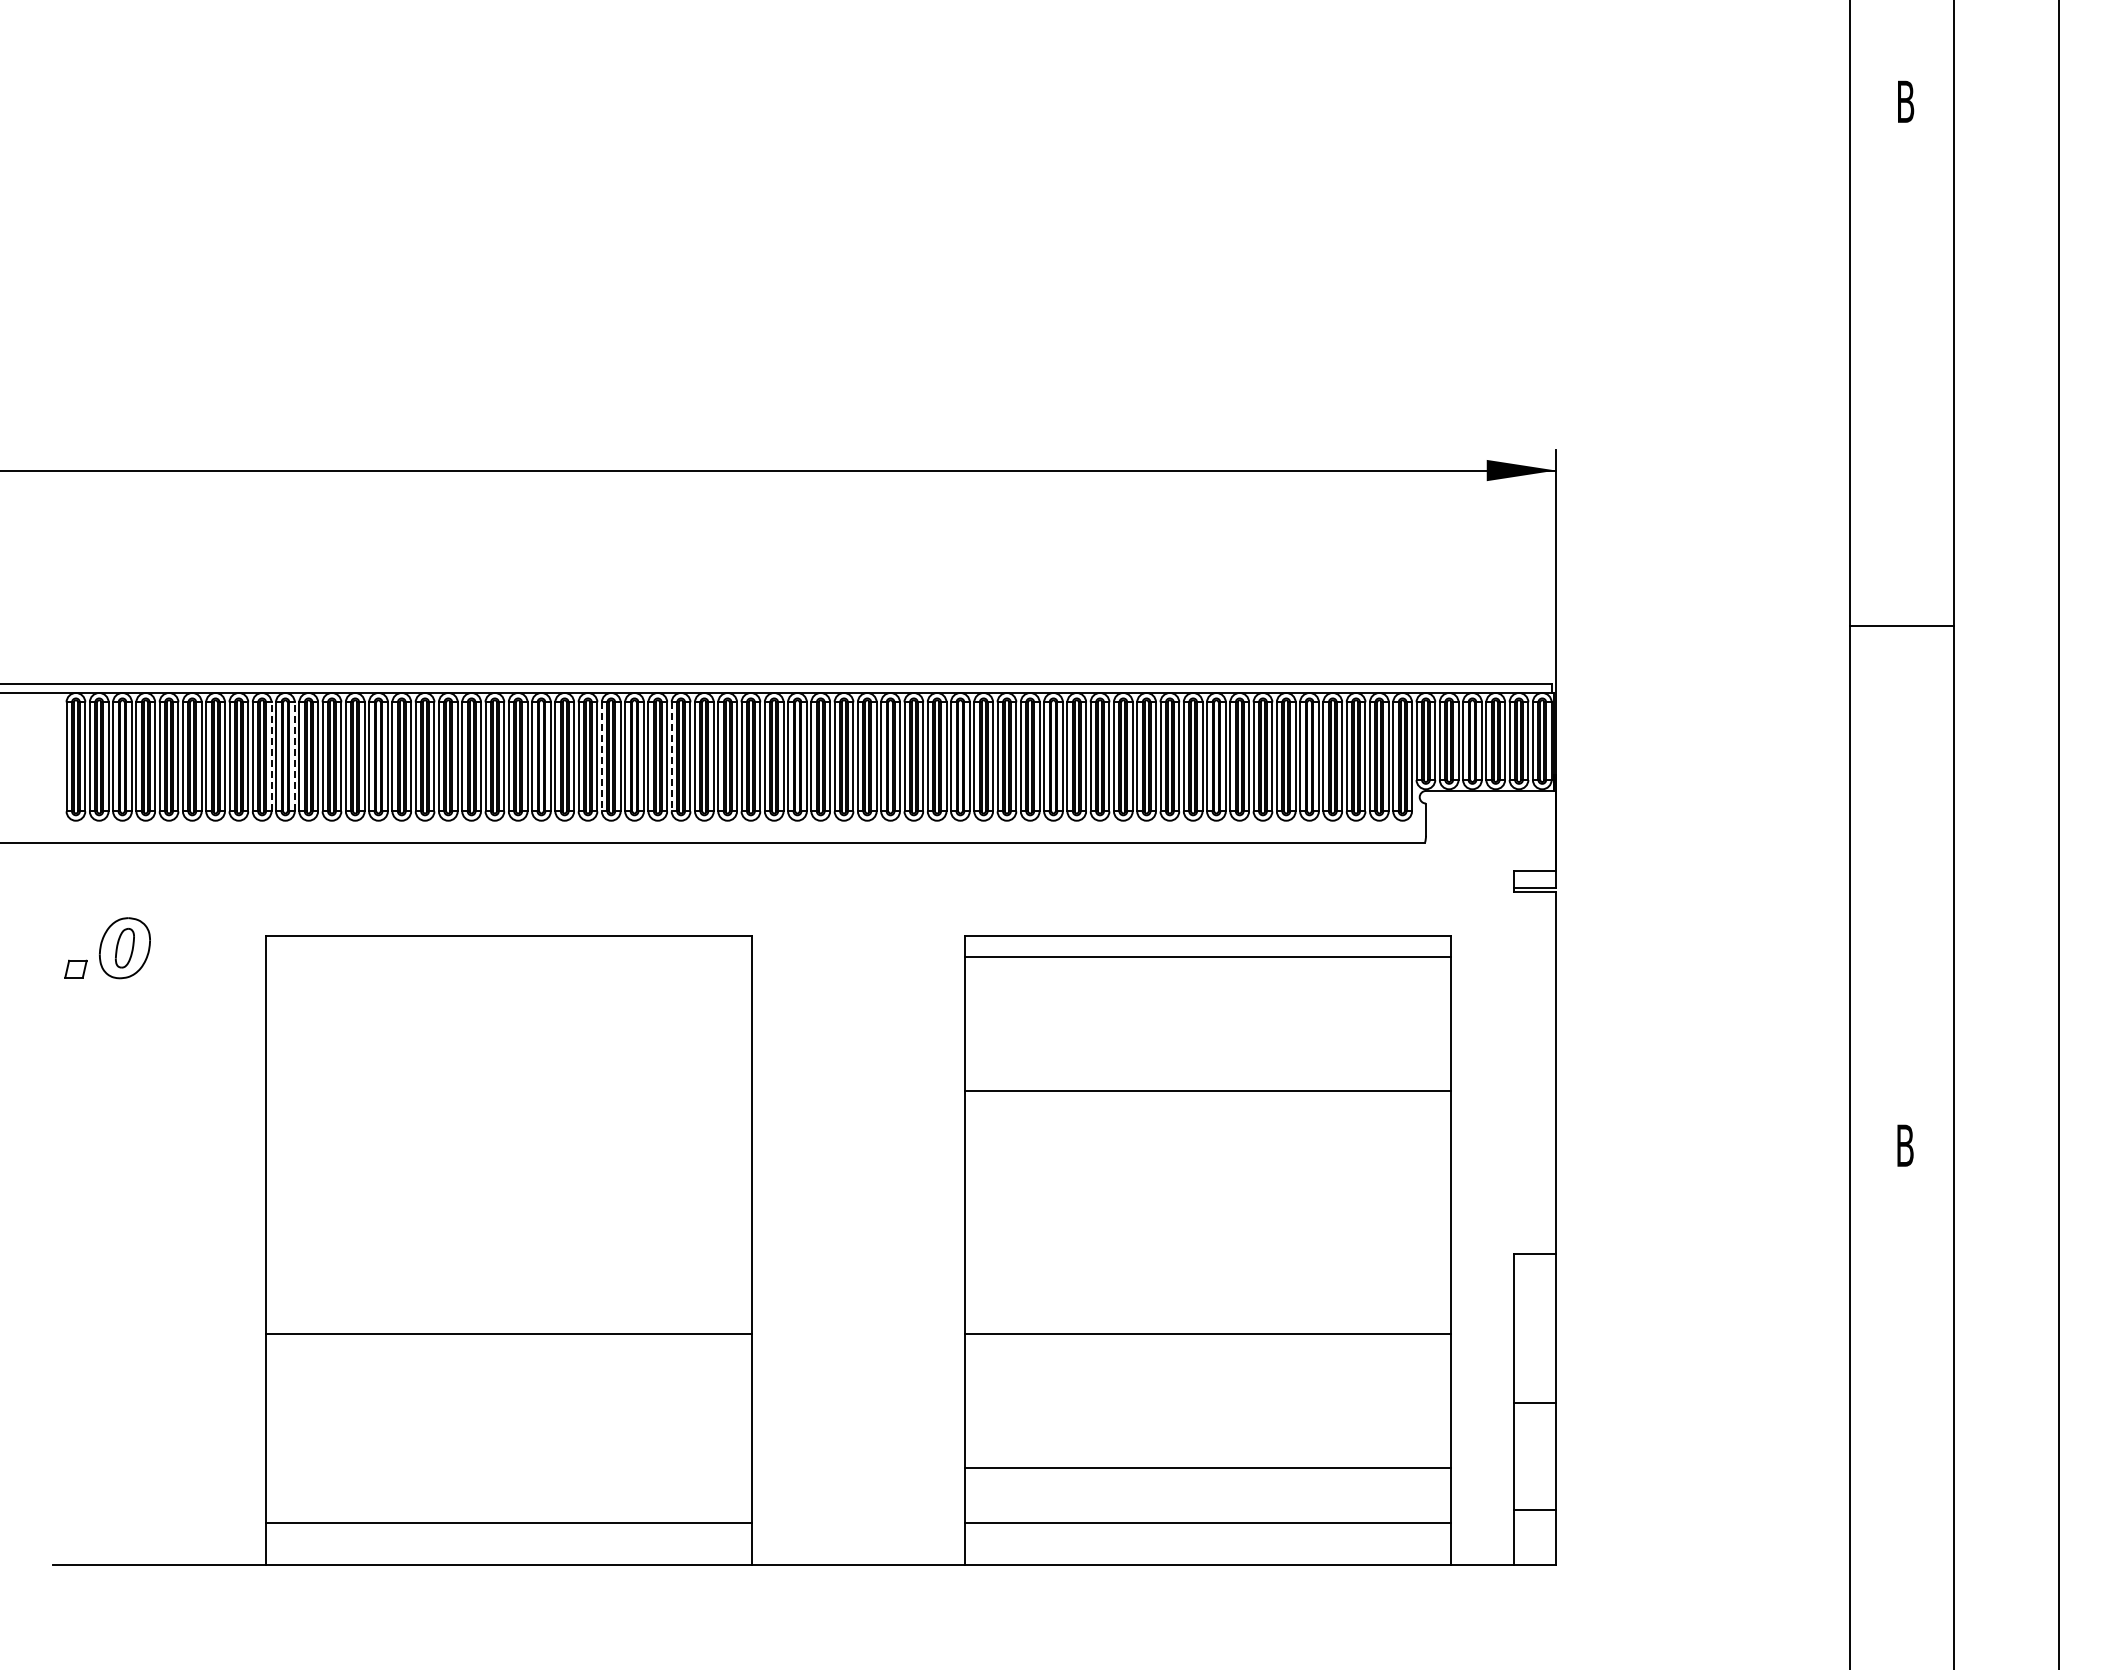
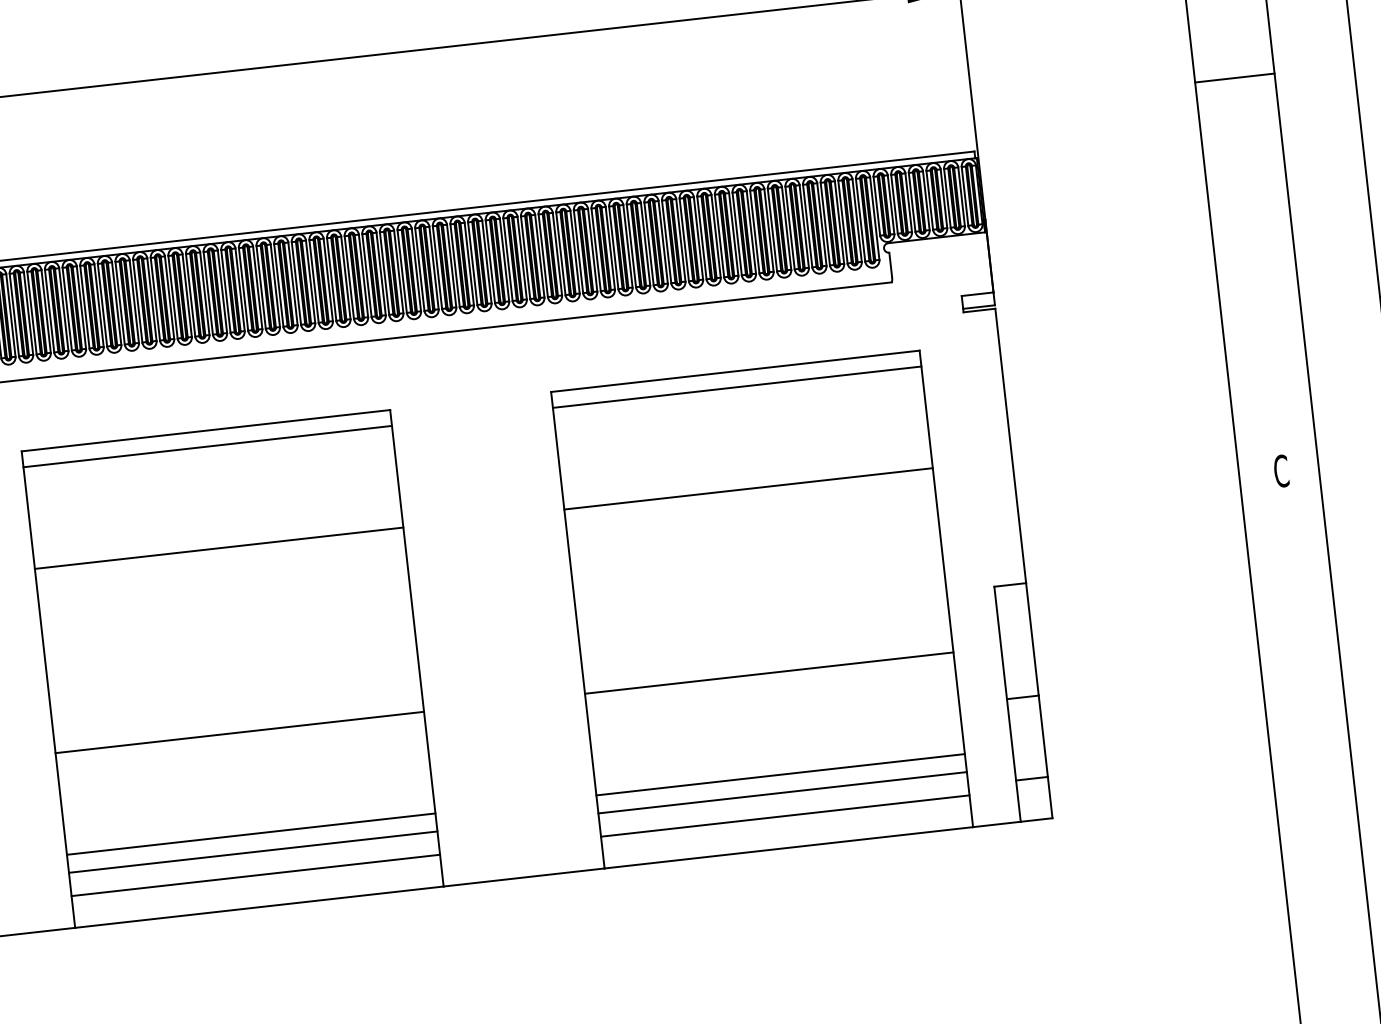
line: (271, 756) -> (10, 315), dashed -> solid
line: (294, 756) -> (28, 313), dashed -> solid
line: (601, 756) -> (260, 287), dashed -> solid
line: (671, 756) -> (313, 281), dashed -> solid
line: (508, 956) -> (207, 446), added
line: (508, 1090) -> (218, 548), added
text: (1905, 1145) -> (1281, 471), B -> C
line: (508, 1468) -> (250, 834), added
line: (508, 1492) -> (252, 852), added
line: (1207, 1492) -> (782, 793), added

